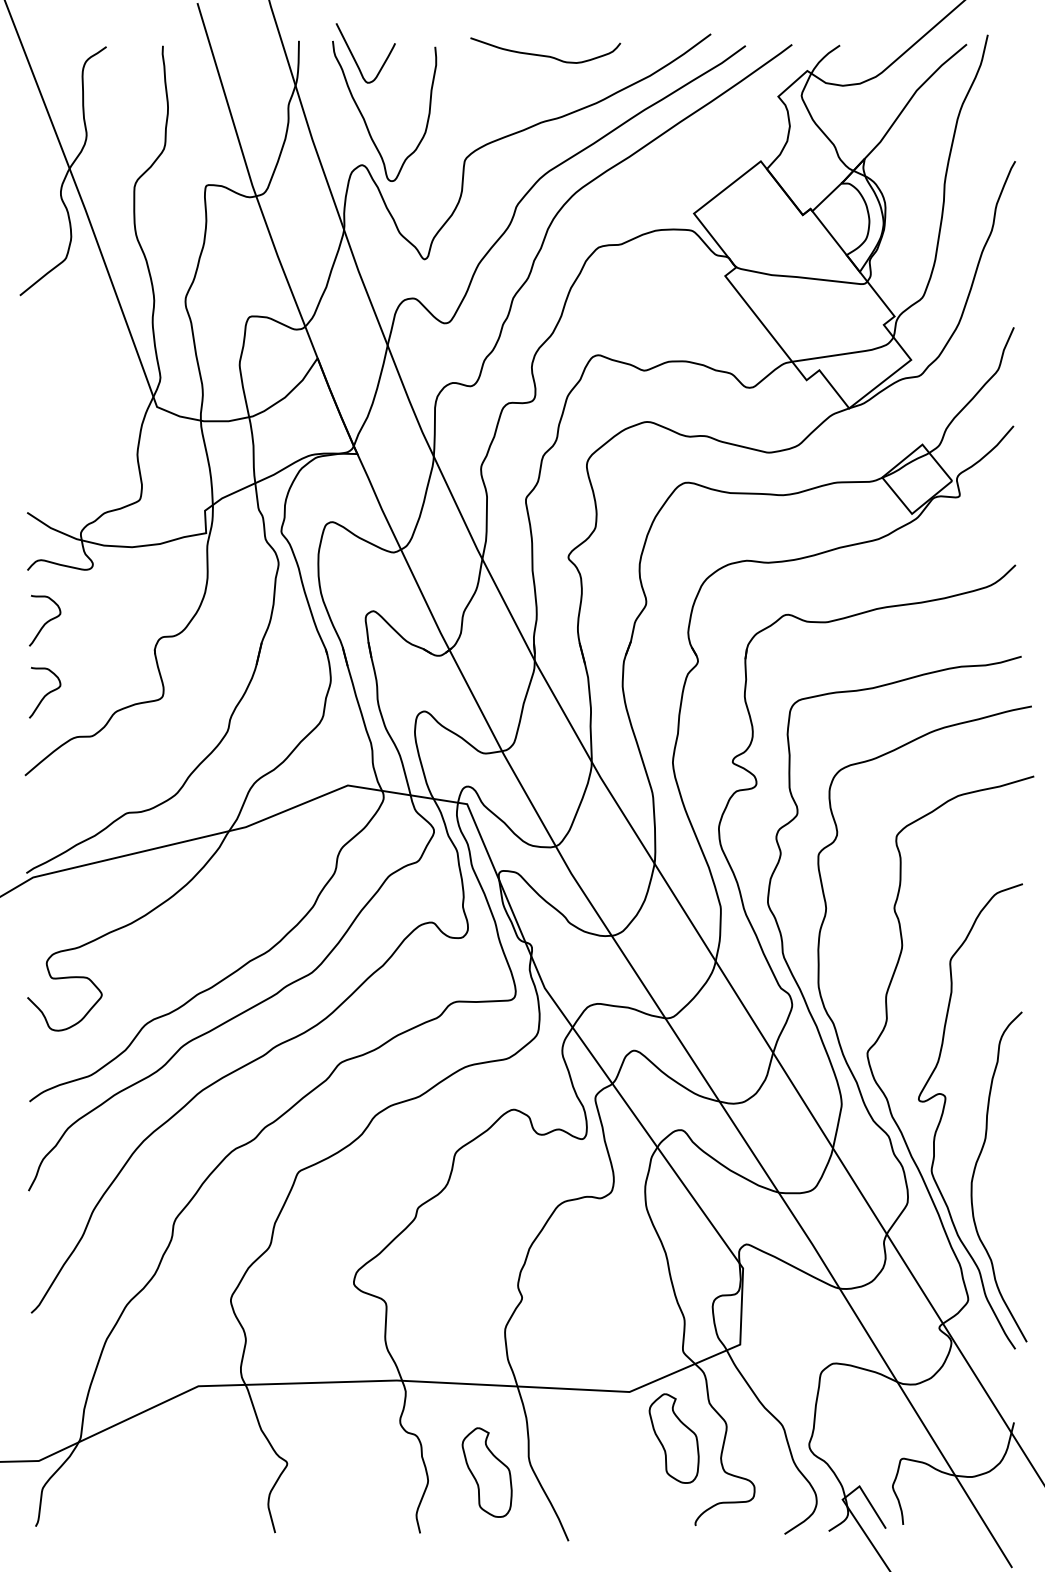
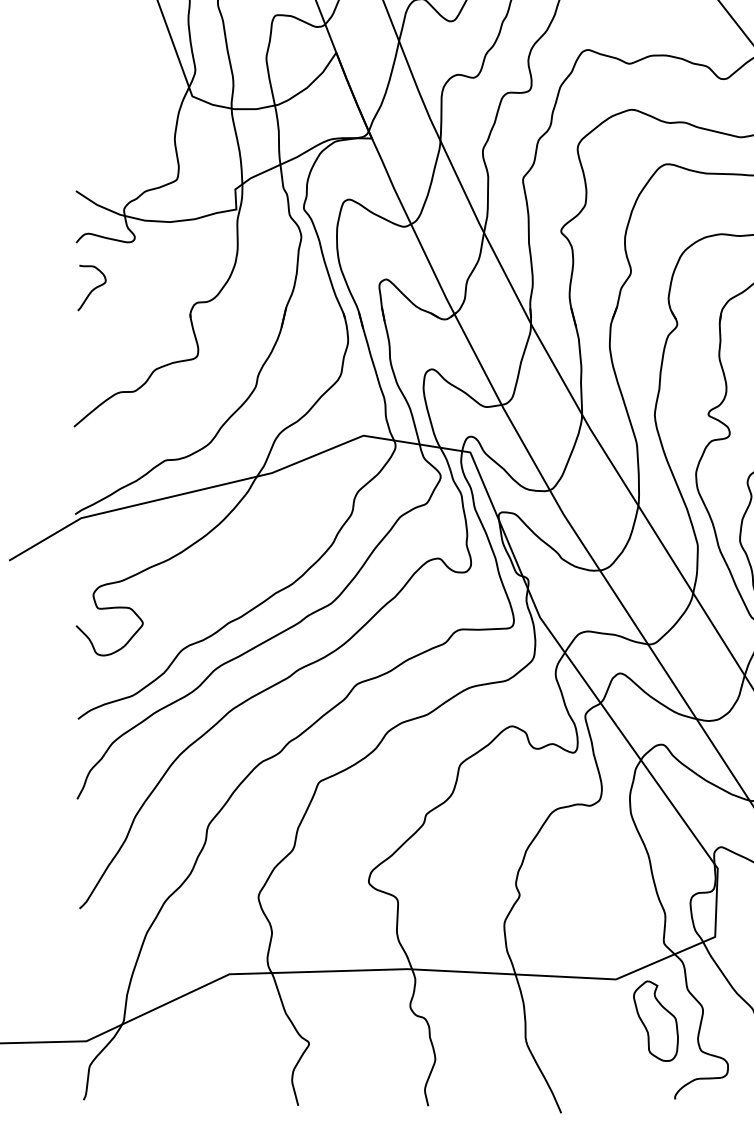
curve: (46, 693) -> (93, 353), removed
part: (486, 1472) -> (487, 1051), removed

